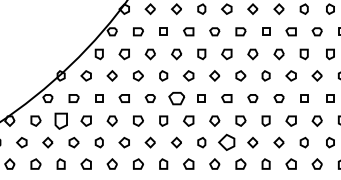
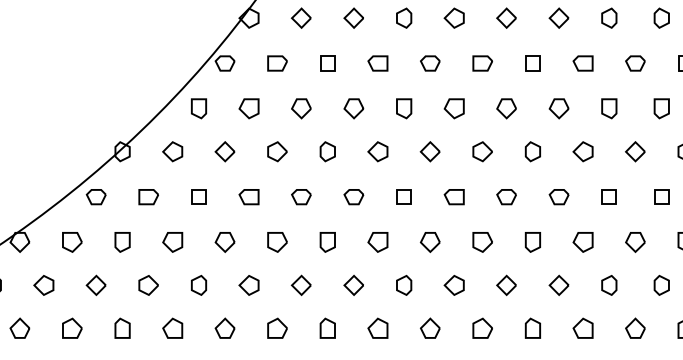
part: (176, 98) -> (353, 197), size x0.62
part: (60, 120) -> (121, 241), size x0.62
part: (226, 142) -> (453, 285), size x0.62

